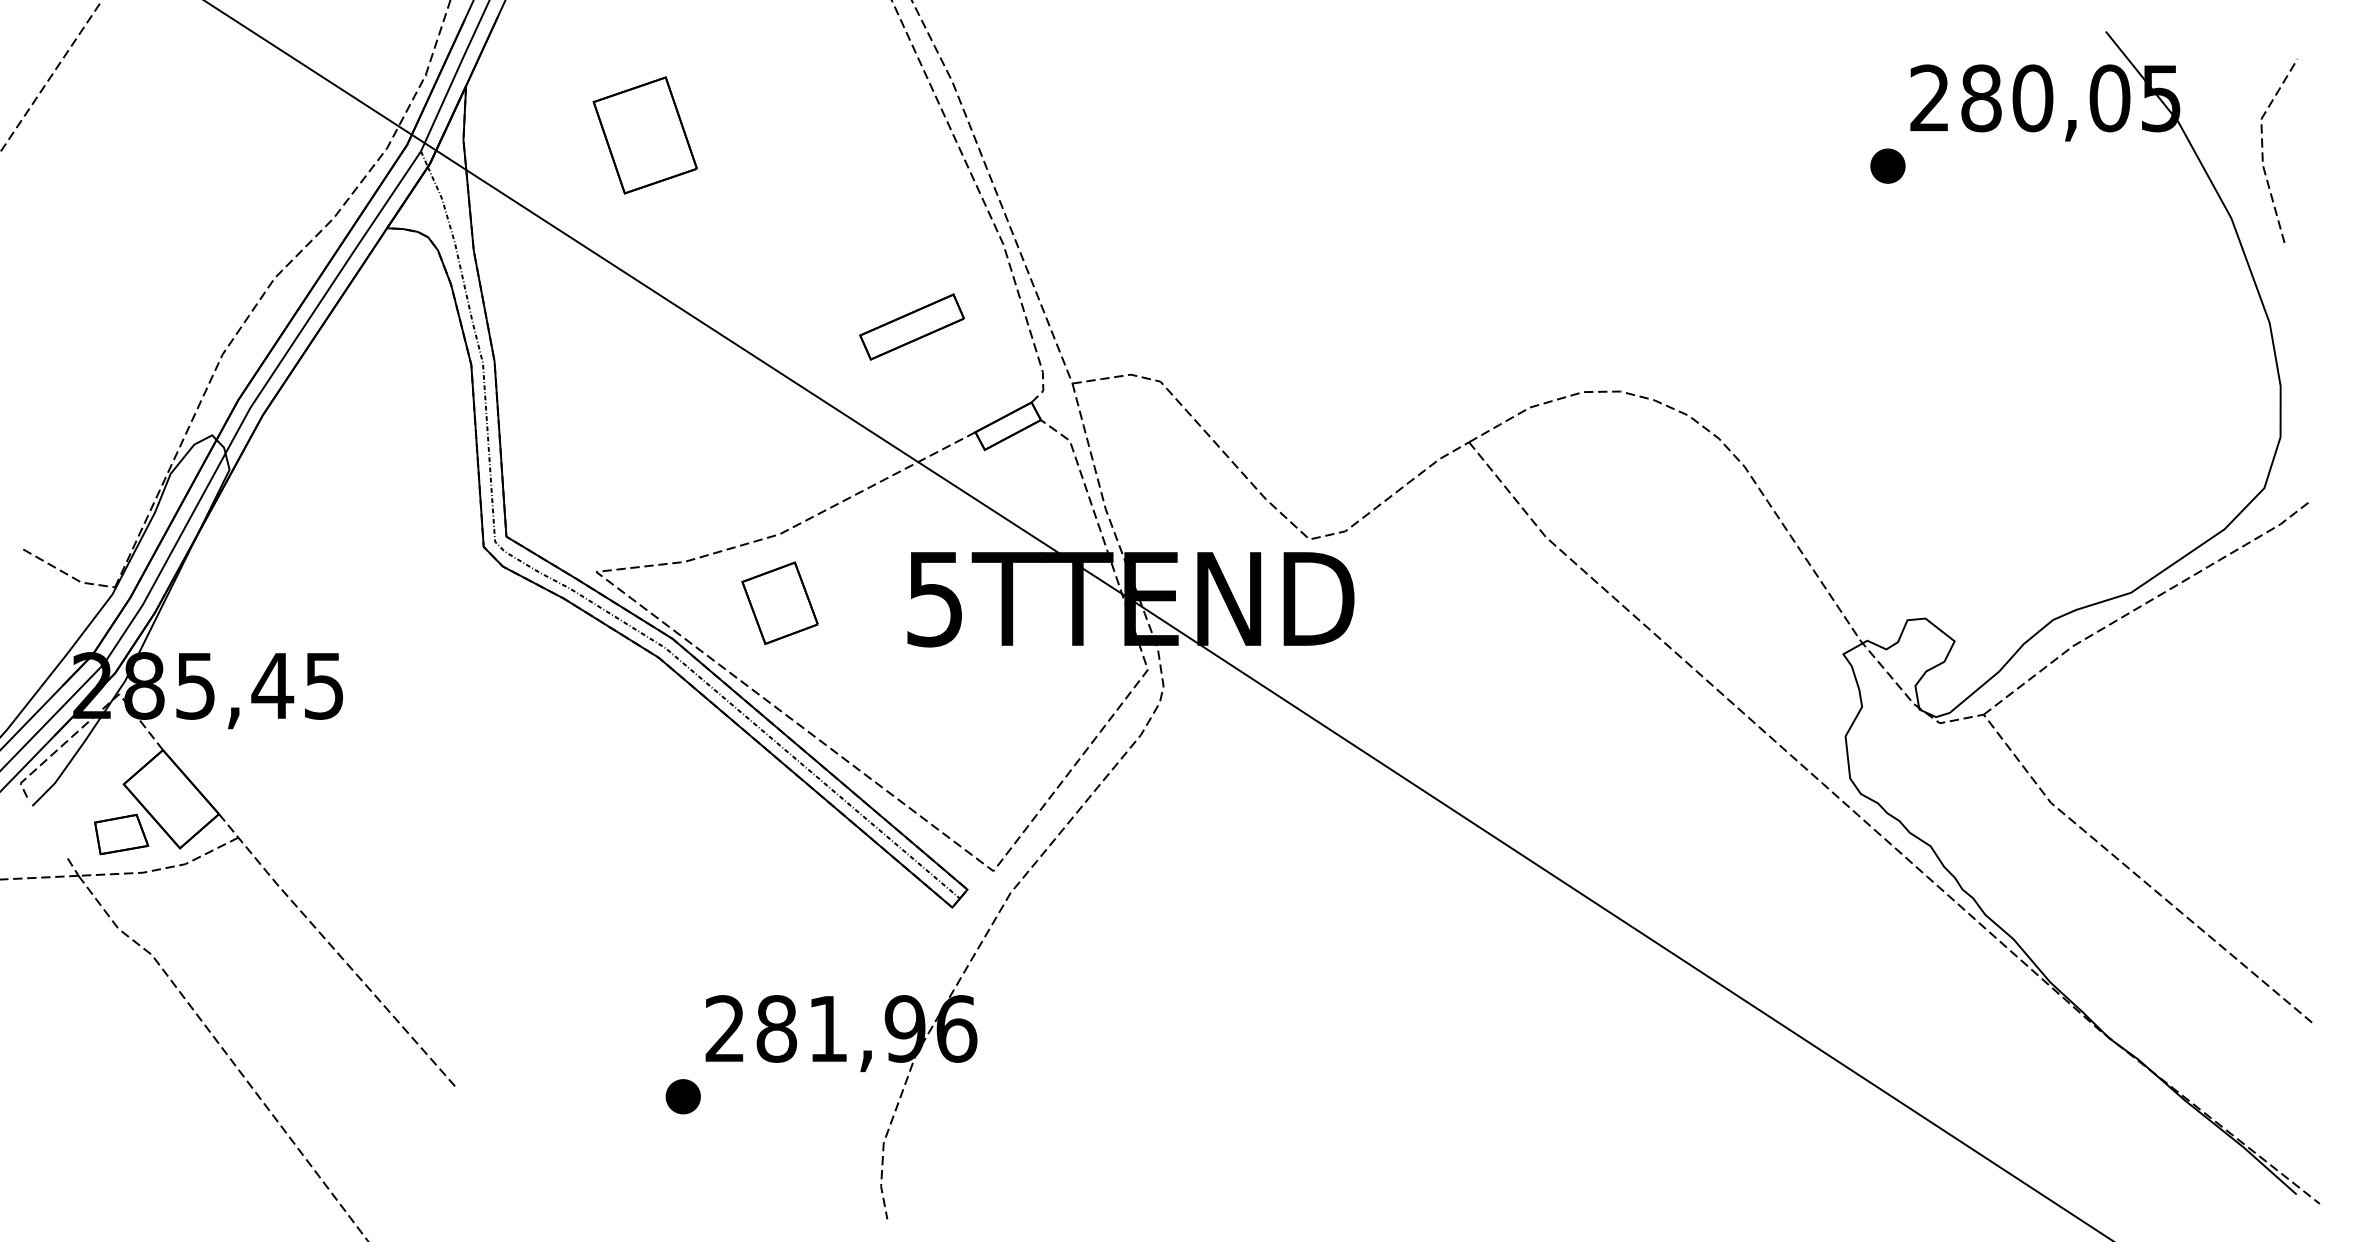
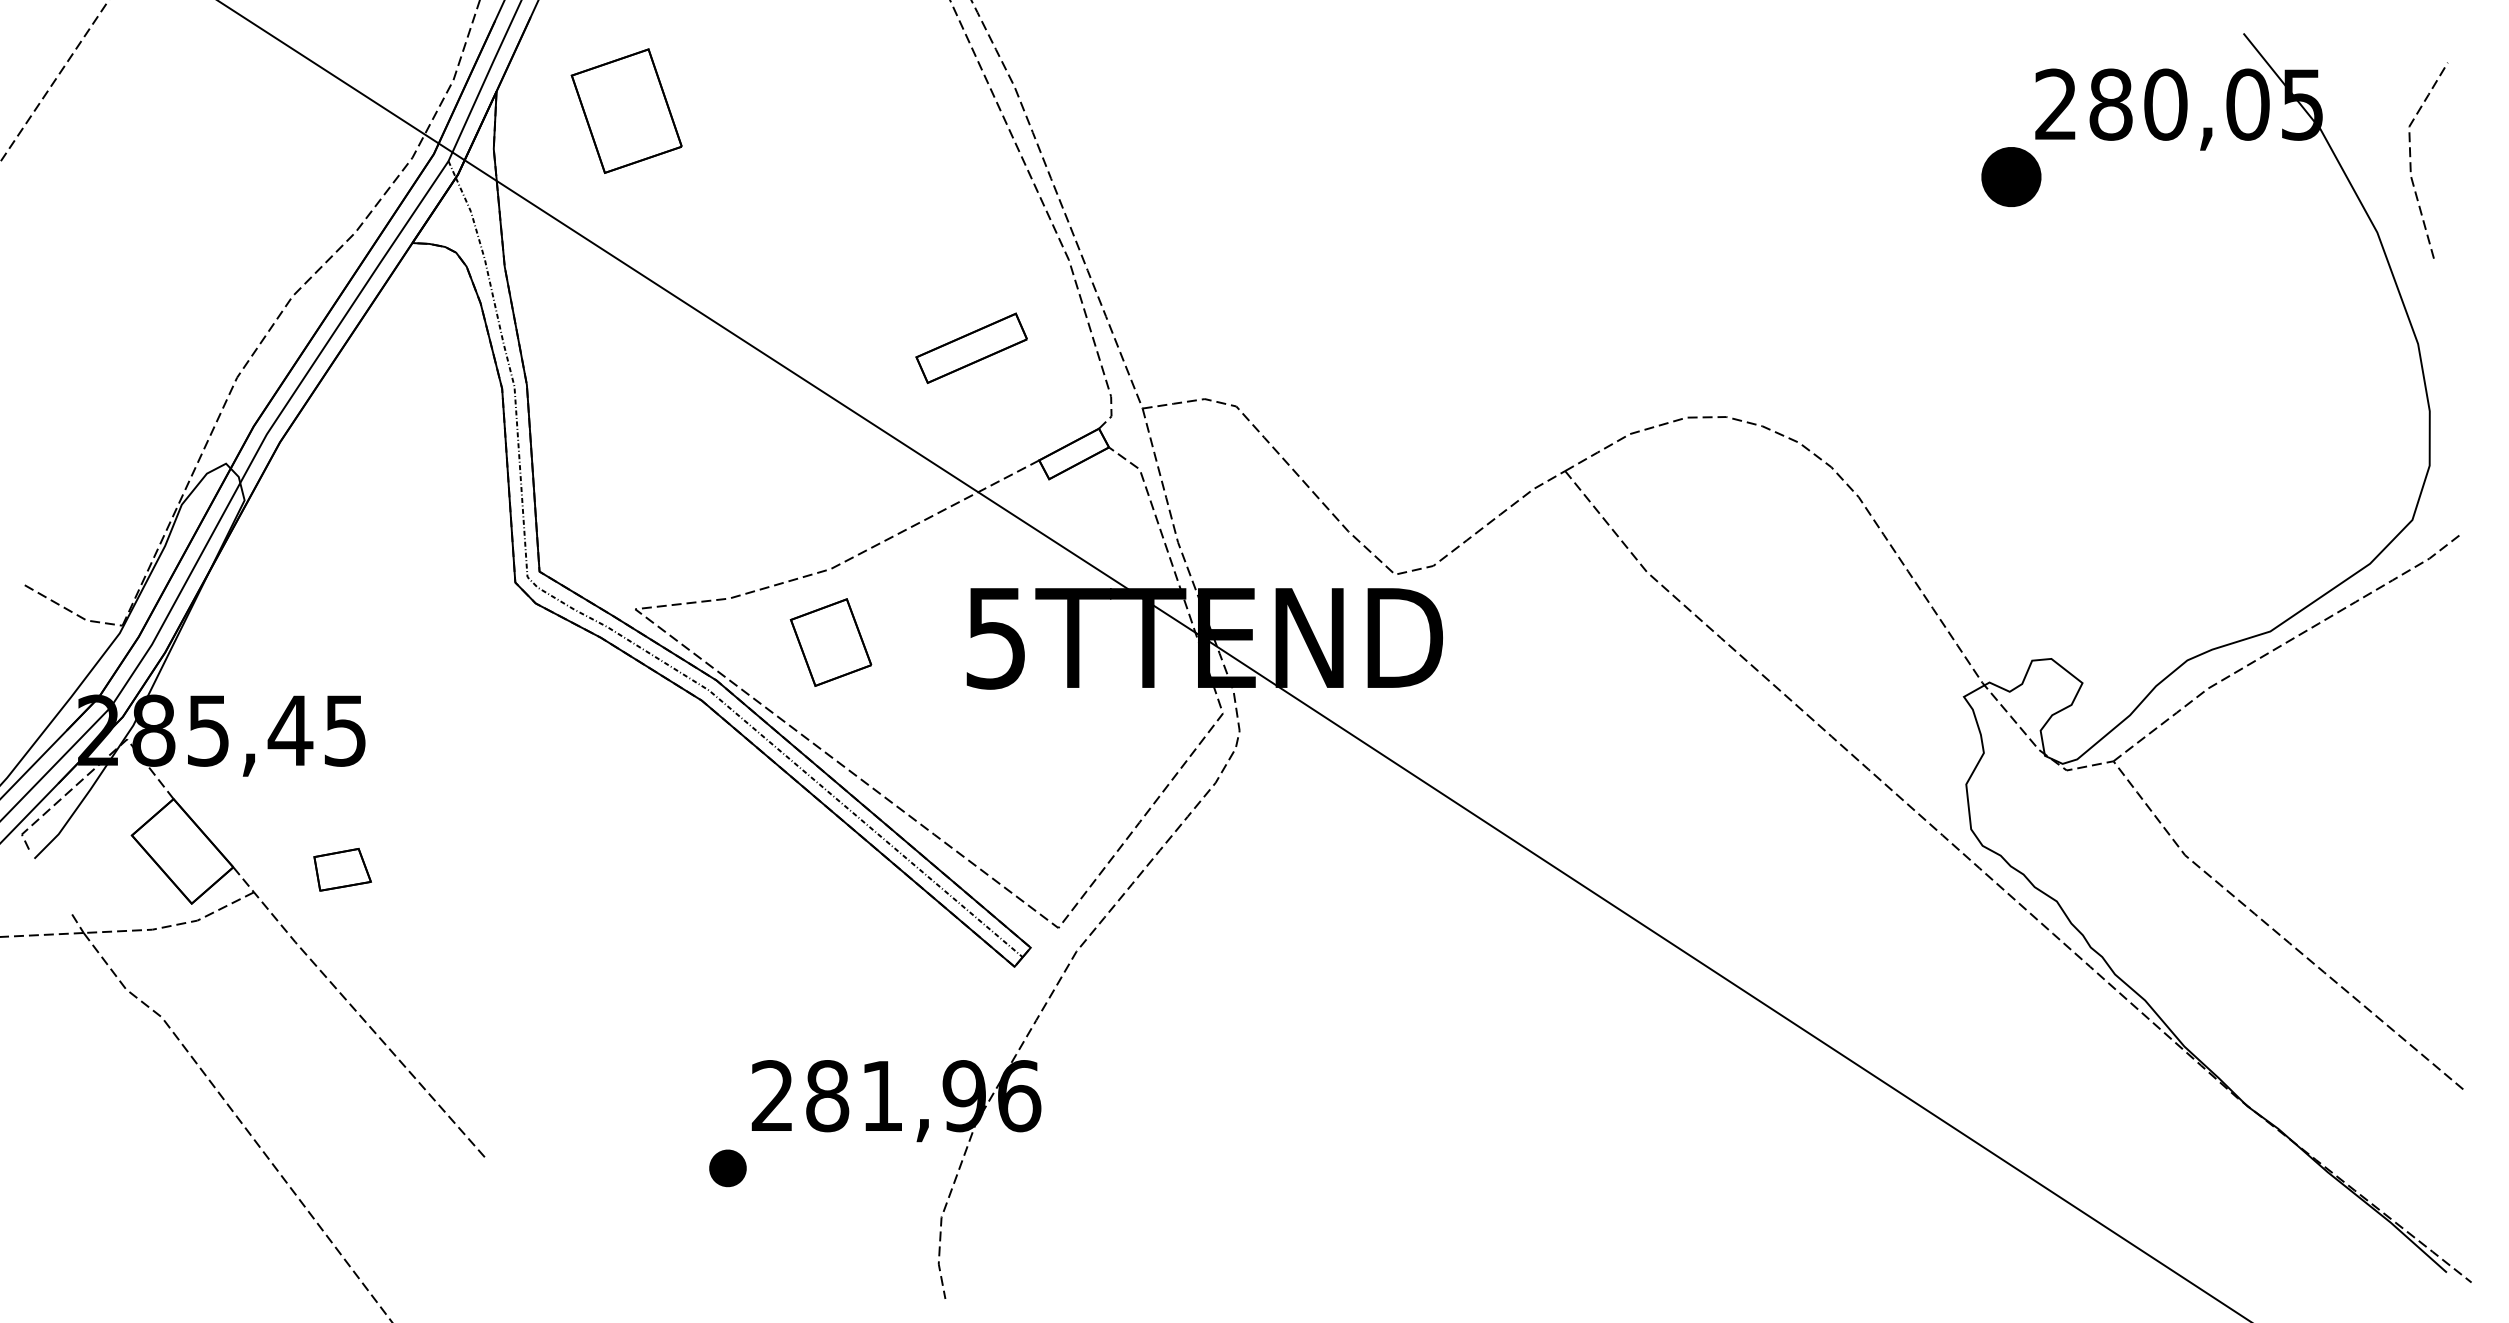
part: (644, 135) -> (625, 111), moved
part: (1887, 165) -> (2010, 176), size x1.6
part: (121, 834) -> (342, 869), moved

